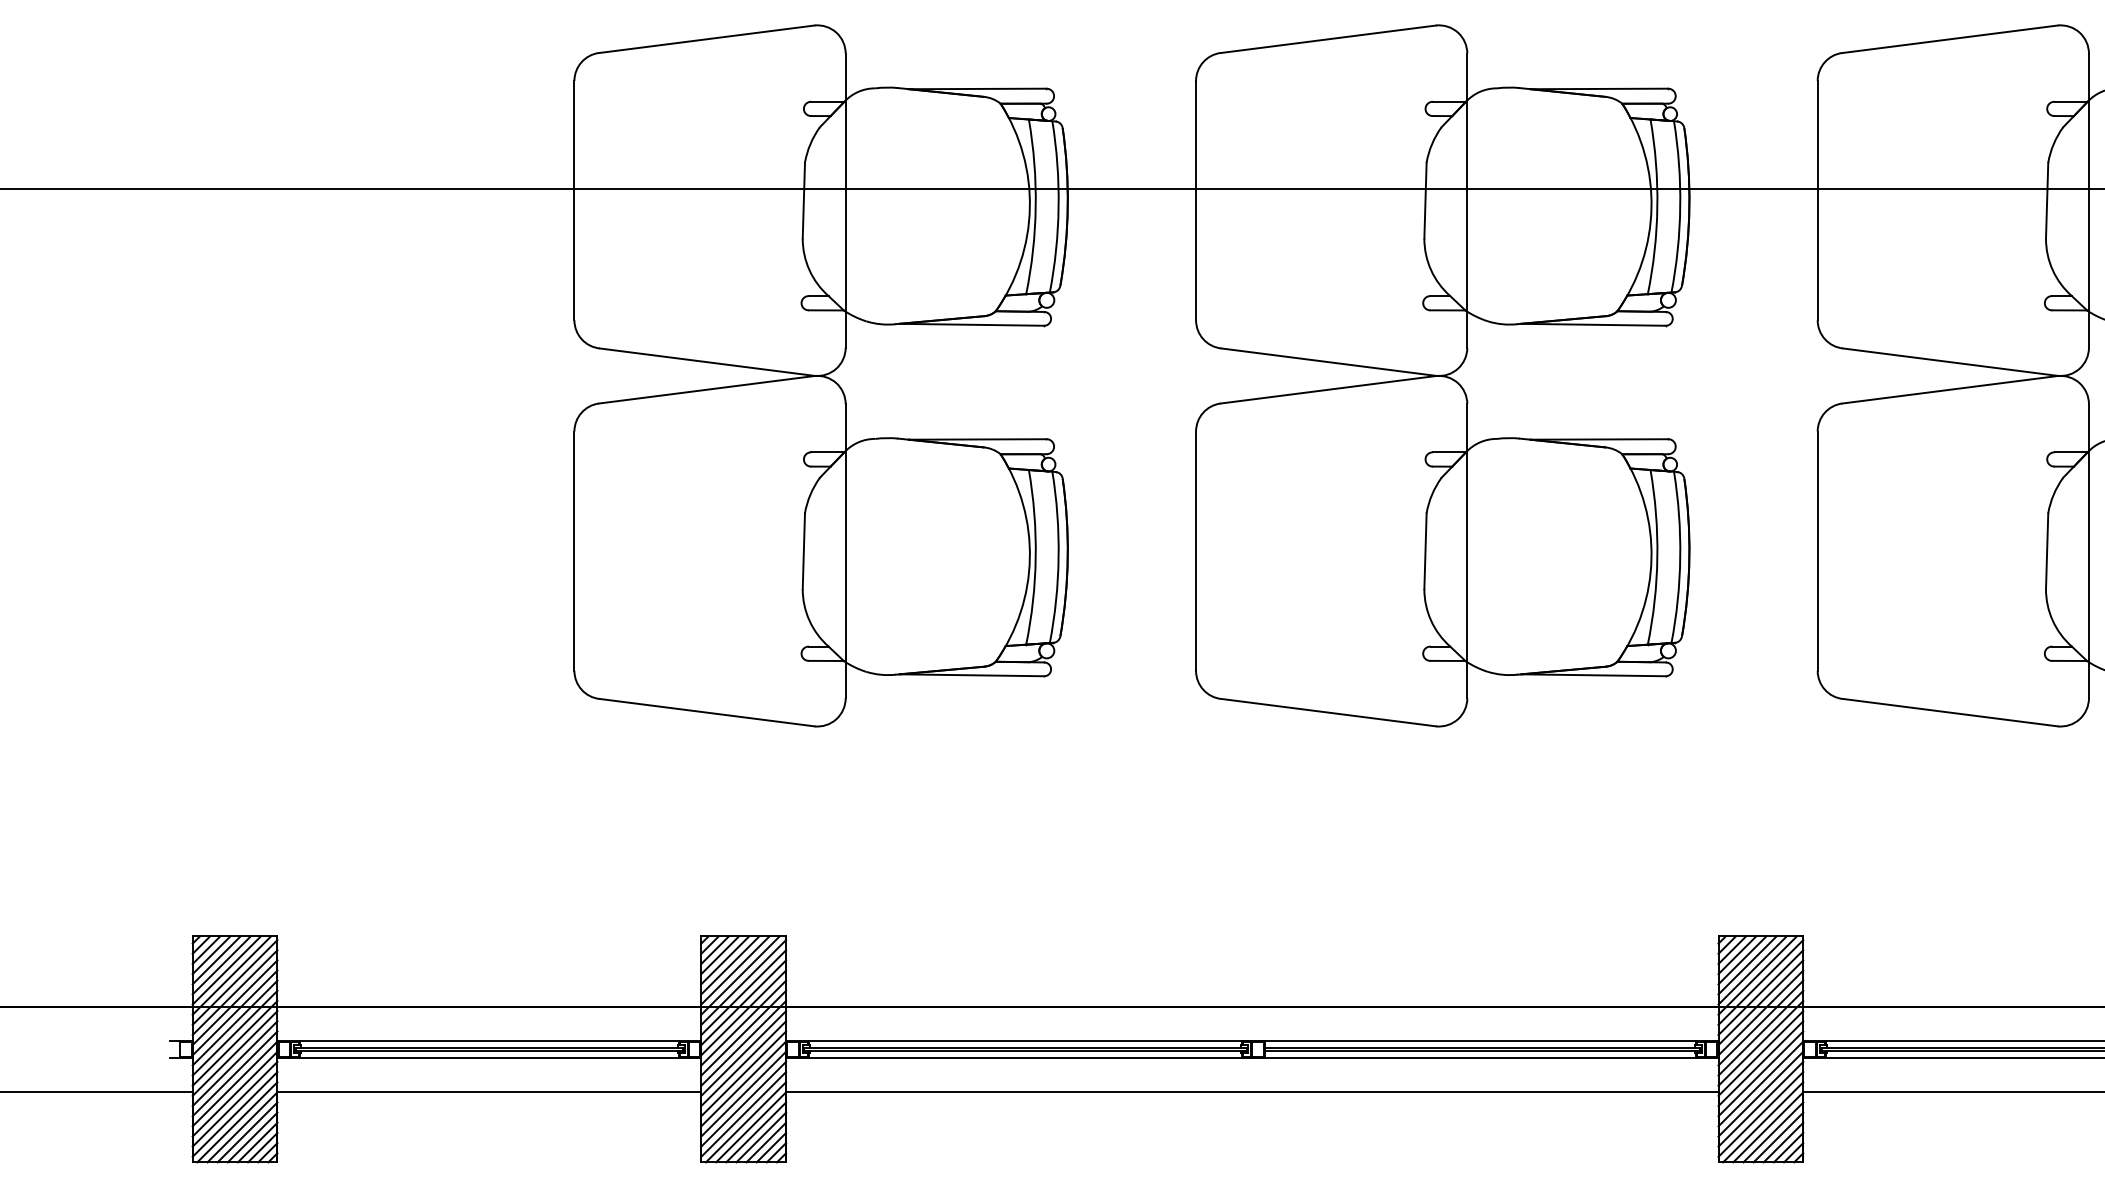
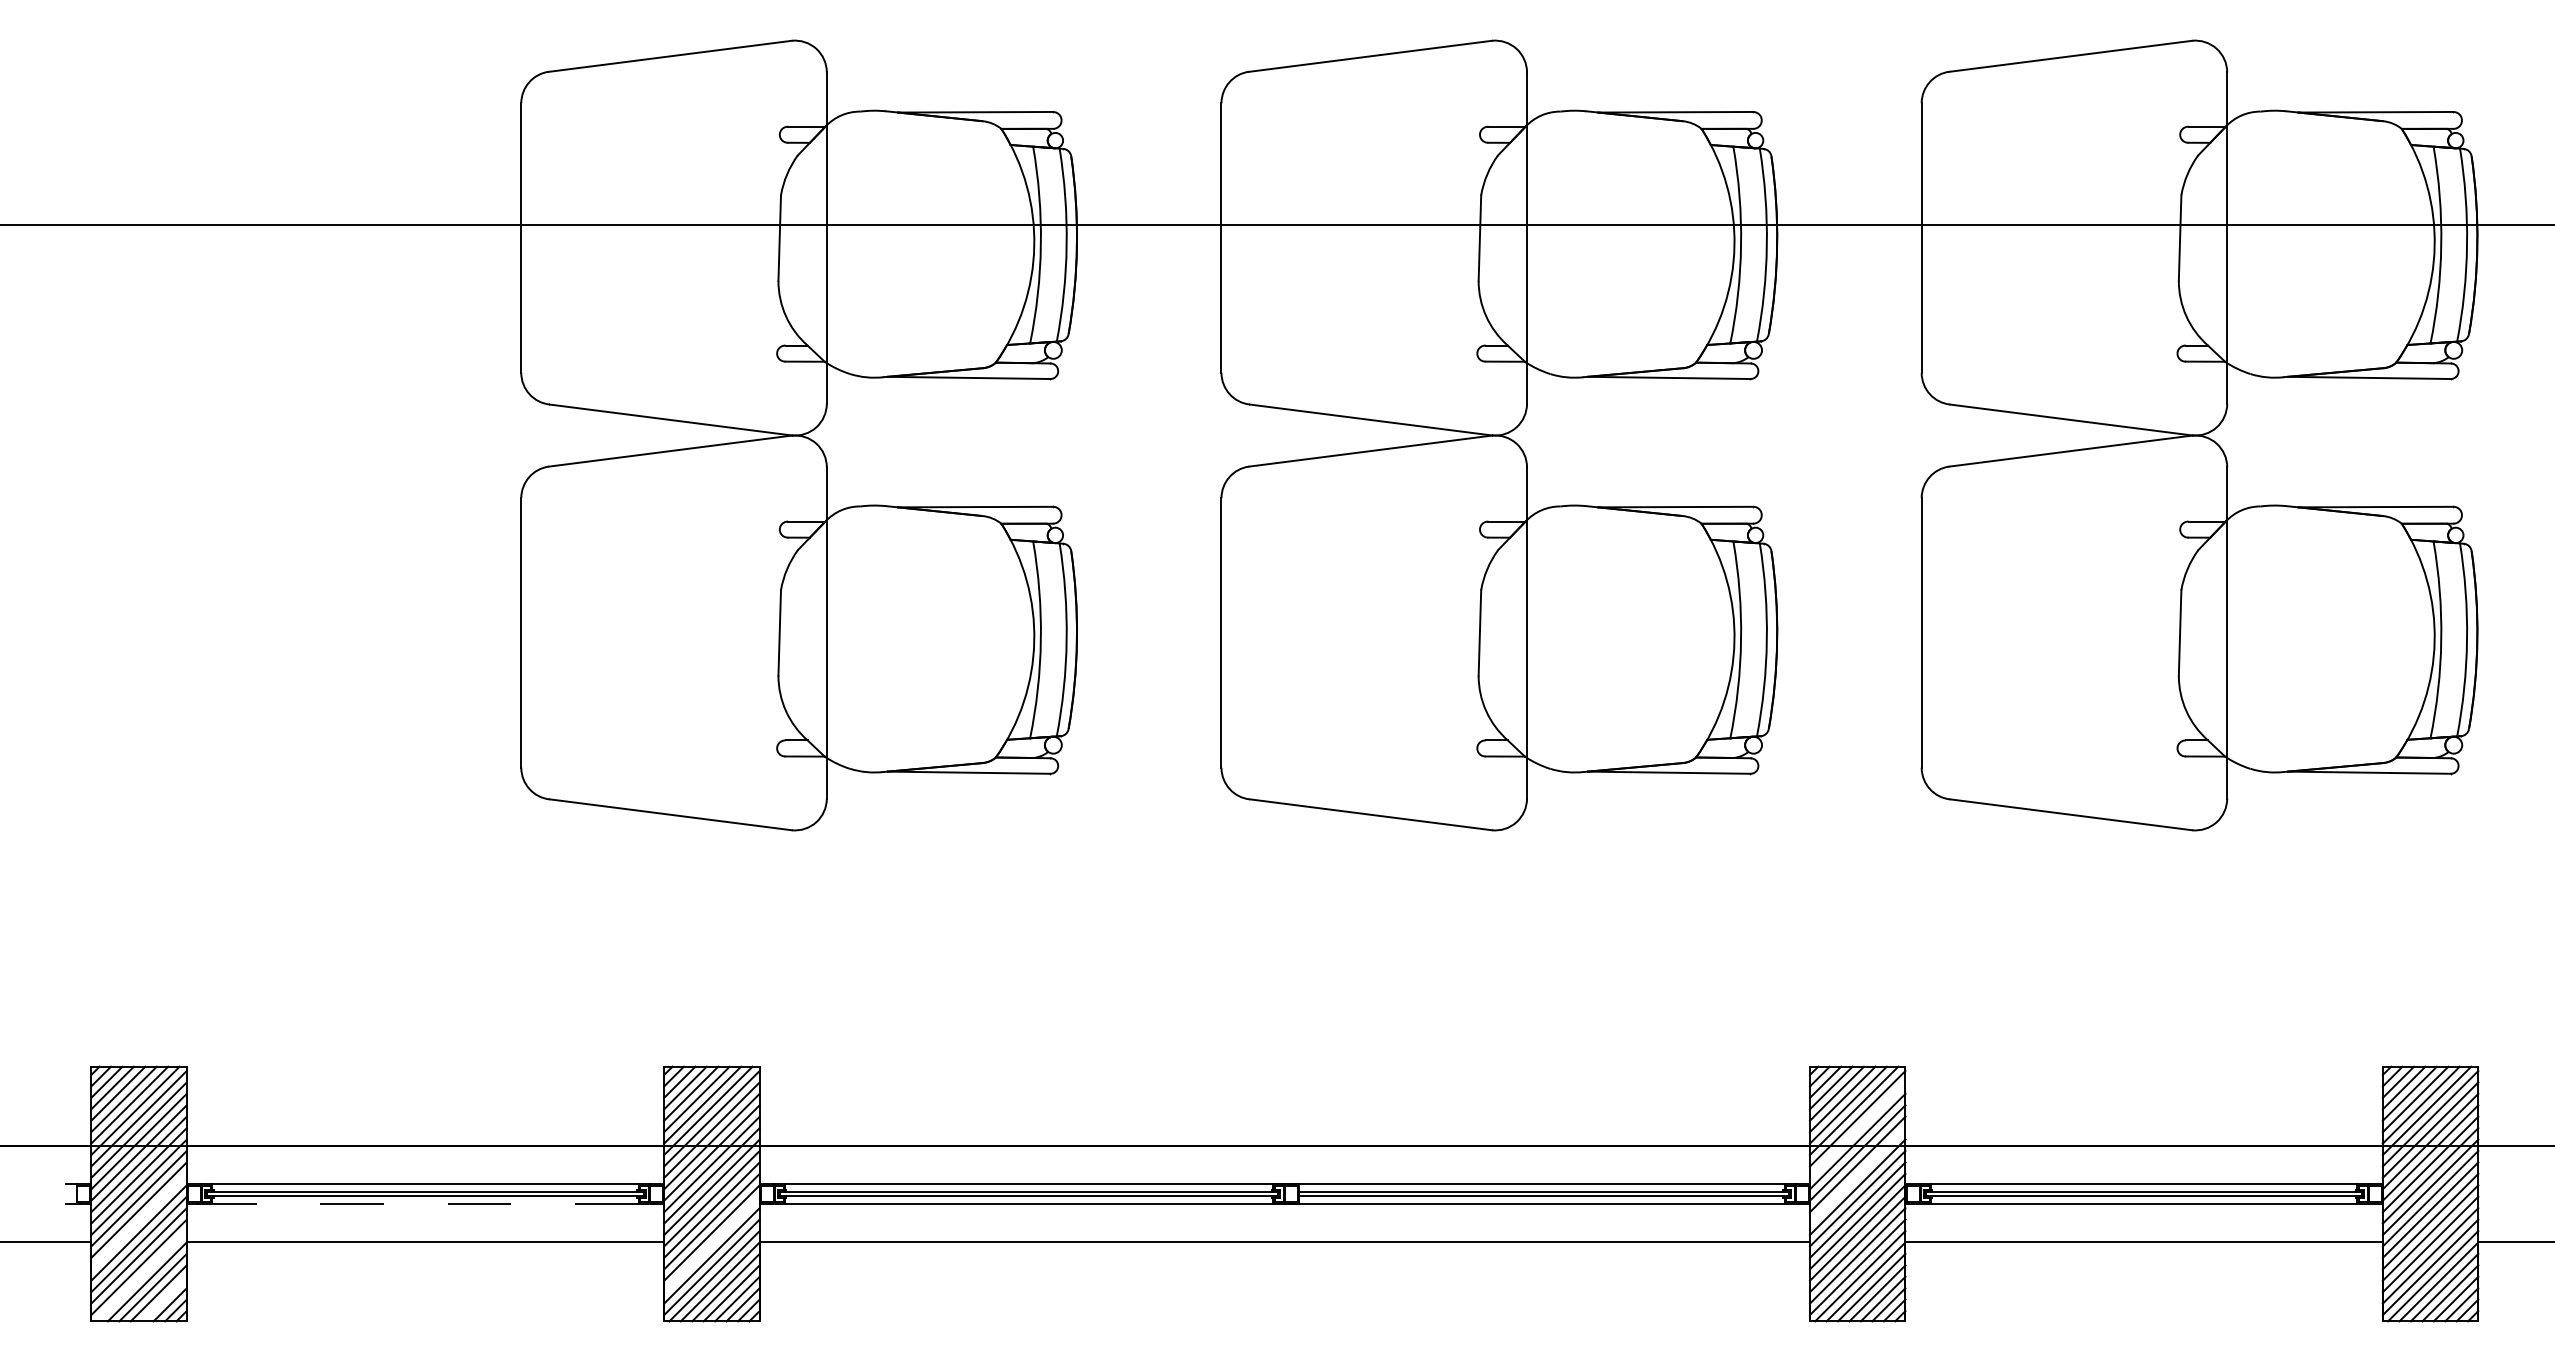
line: (1760, 992) -> (1857, 1129), removed
line: (1760, 1032) -> (1857, 1175), removed
line: (488, 1057) -> (424, 1203), solid -> dashed
line: (234, 1073) -> (138, 1221), removed
line: (743, 1094) -> (711, 1244), removed
line: (237, 1122) -> (141, 1276), removed
line: (257, 1142) -> (164, 1298), removed

